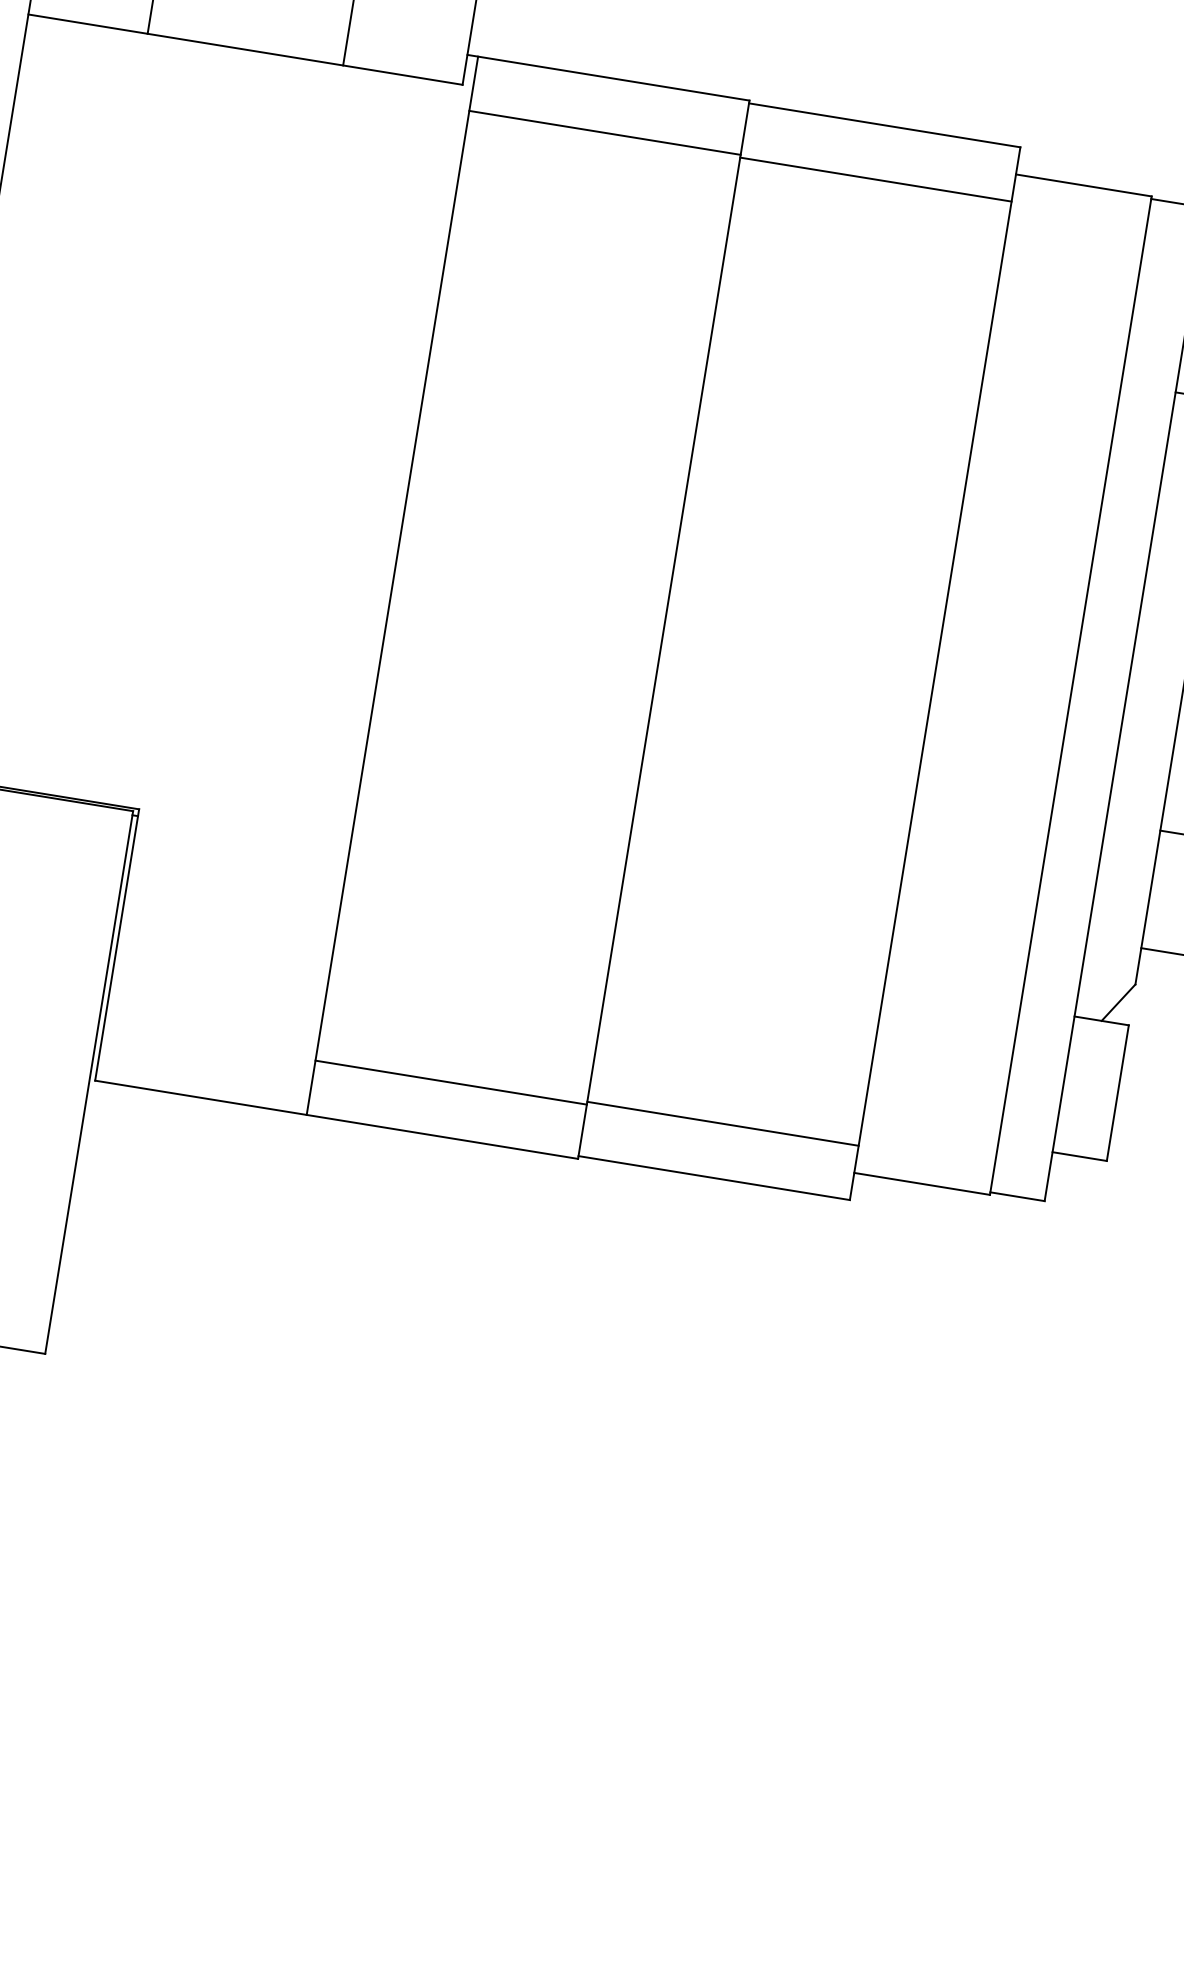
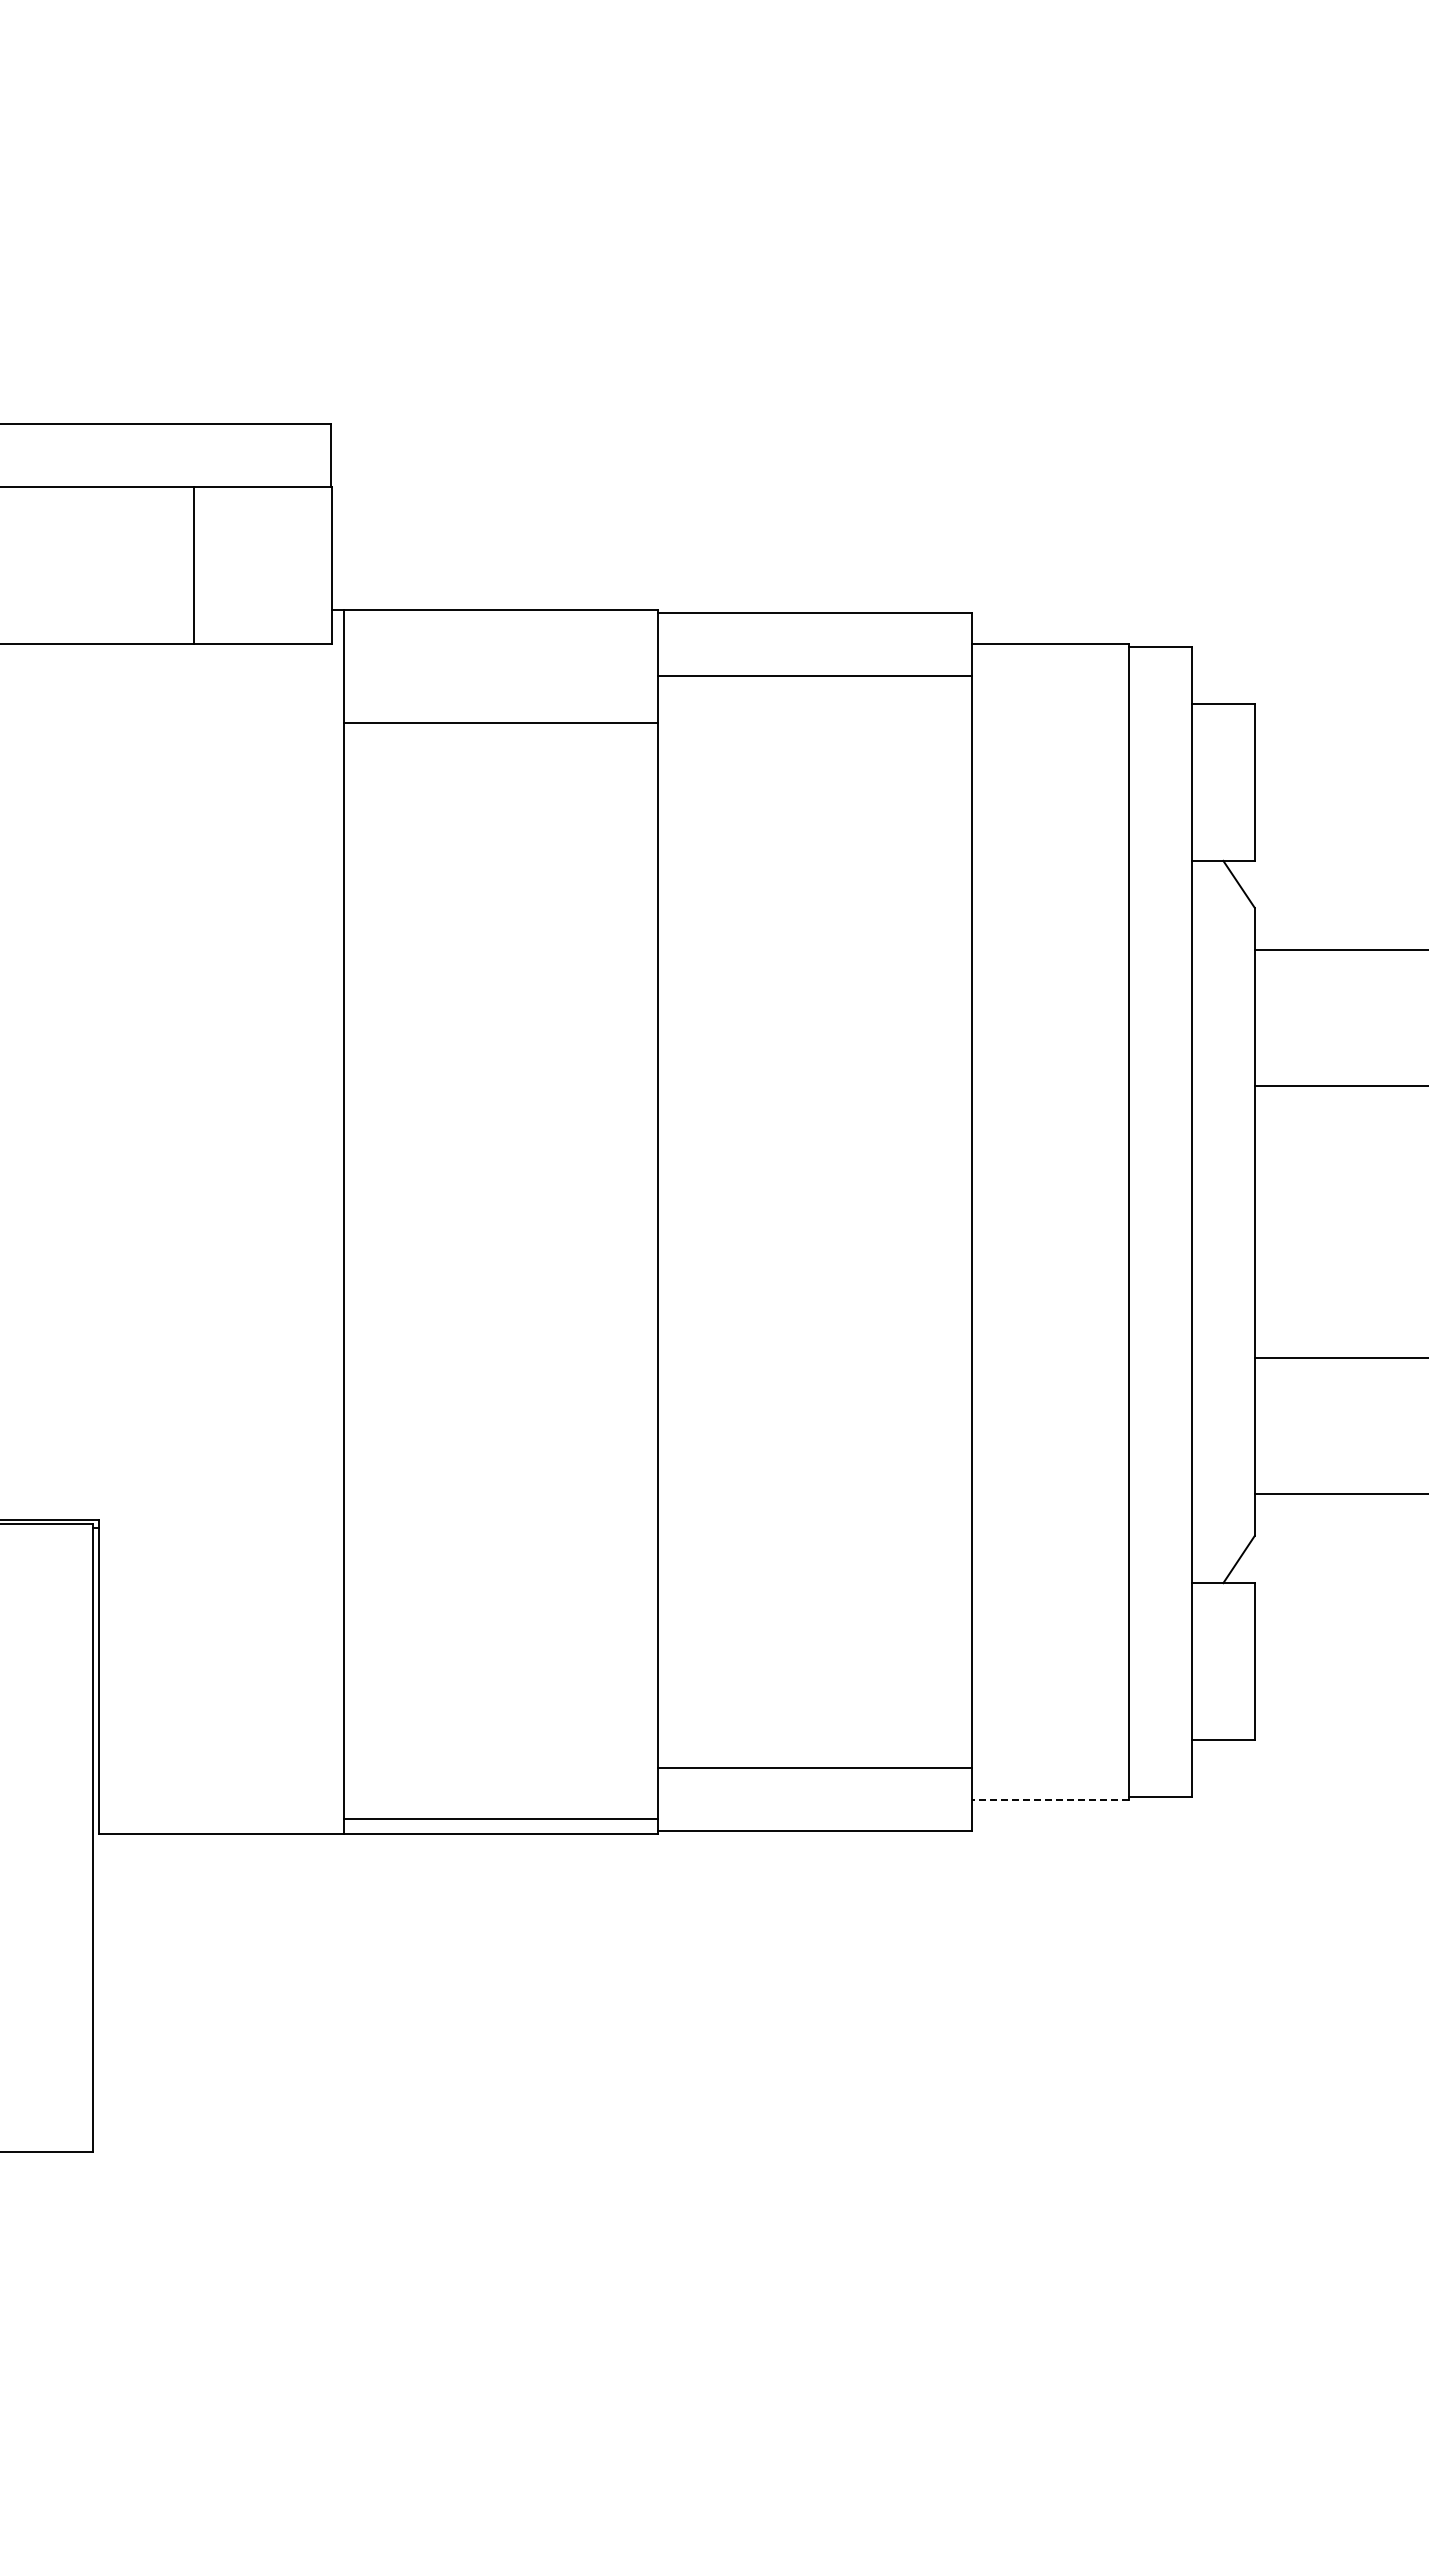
line: (605, 132) -> (501, 723), moved
line: (451, 1082) -> (501, 1818), moved
line: (922, 1183) -> (1050, 1799), solid -> dashed

